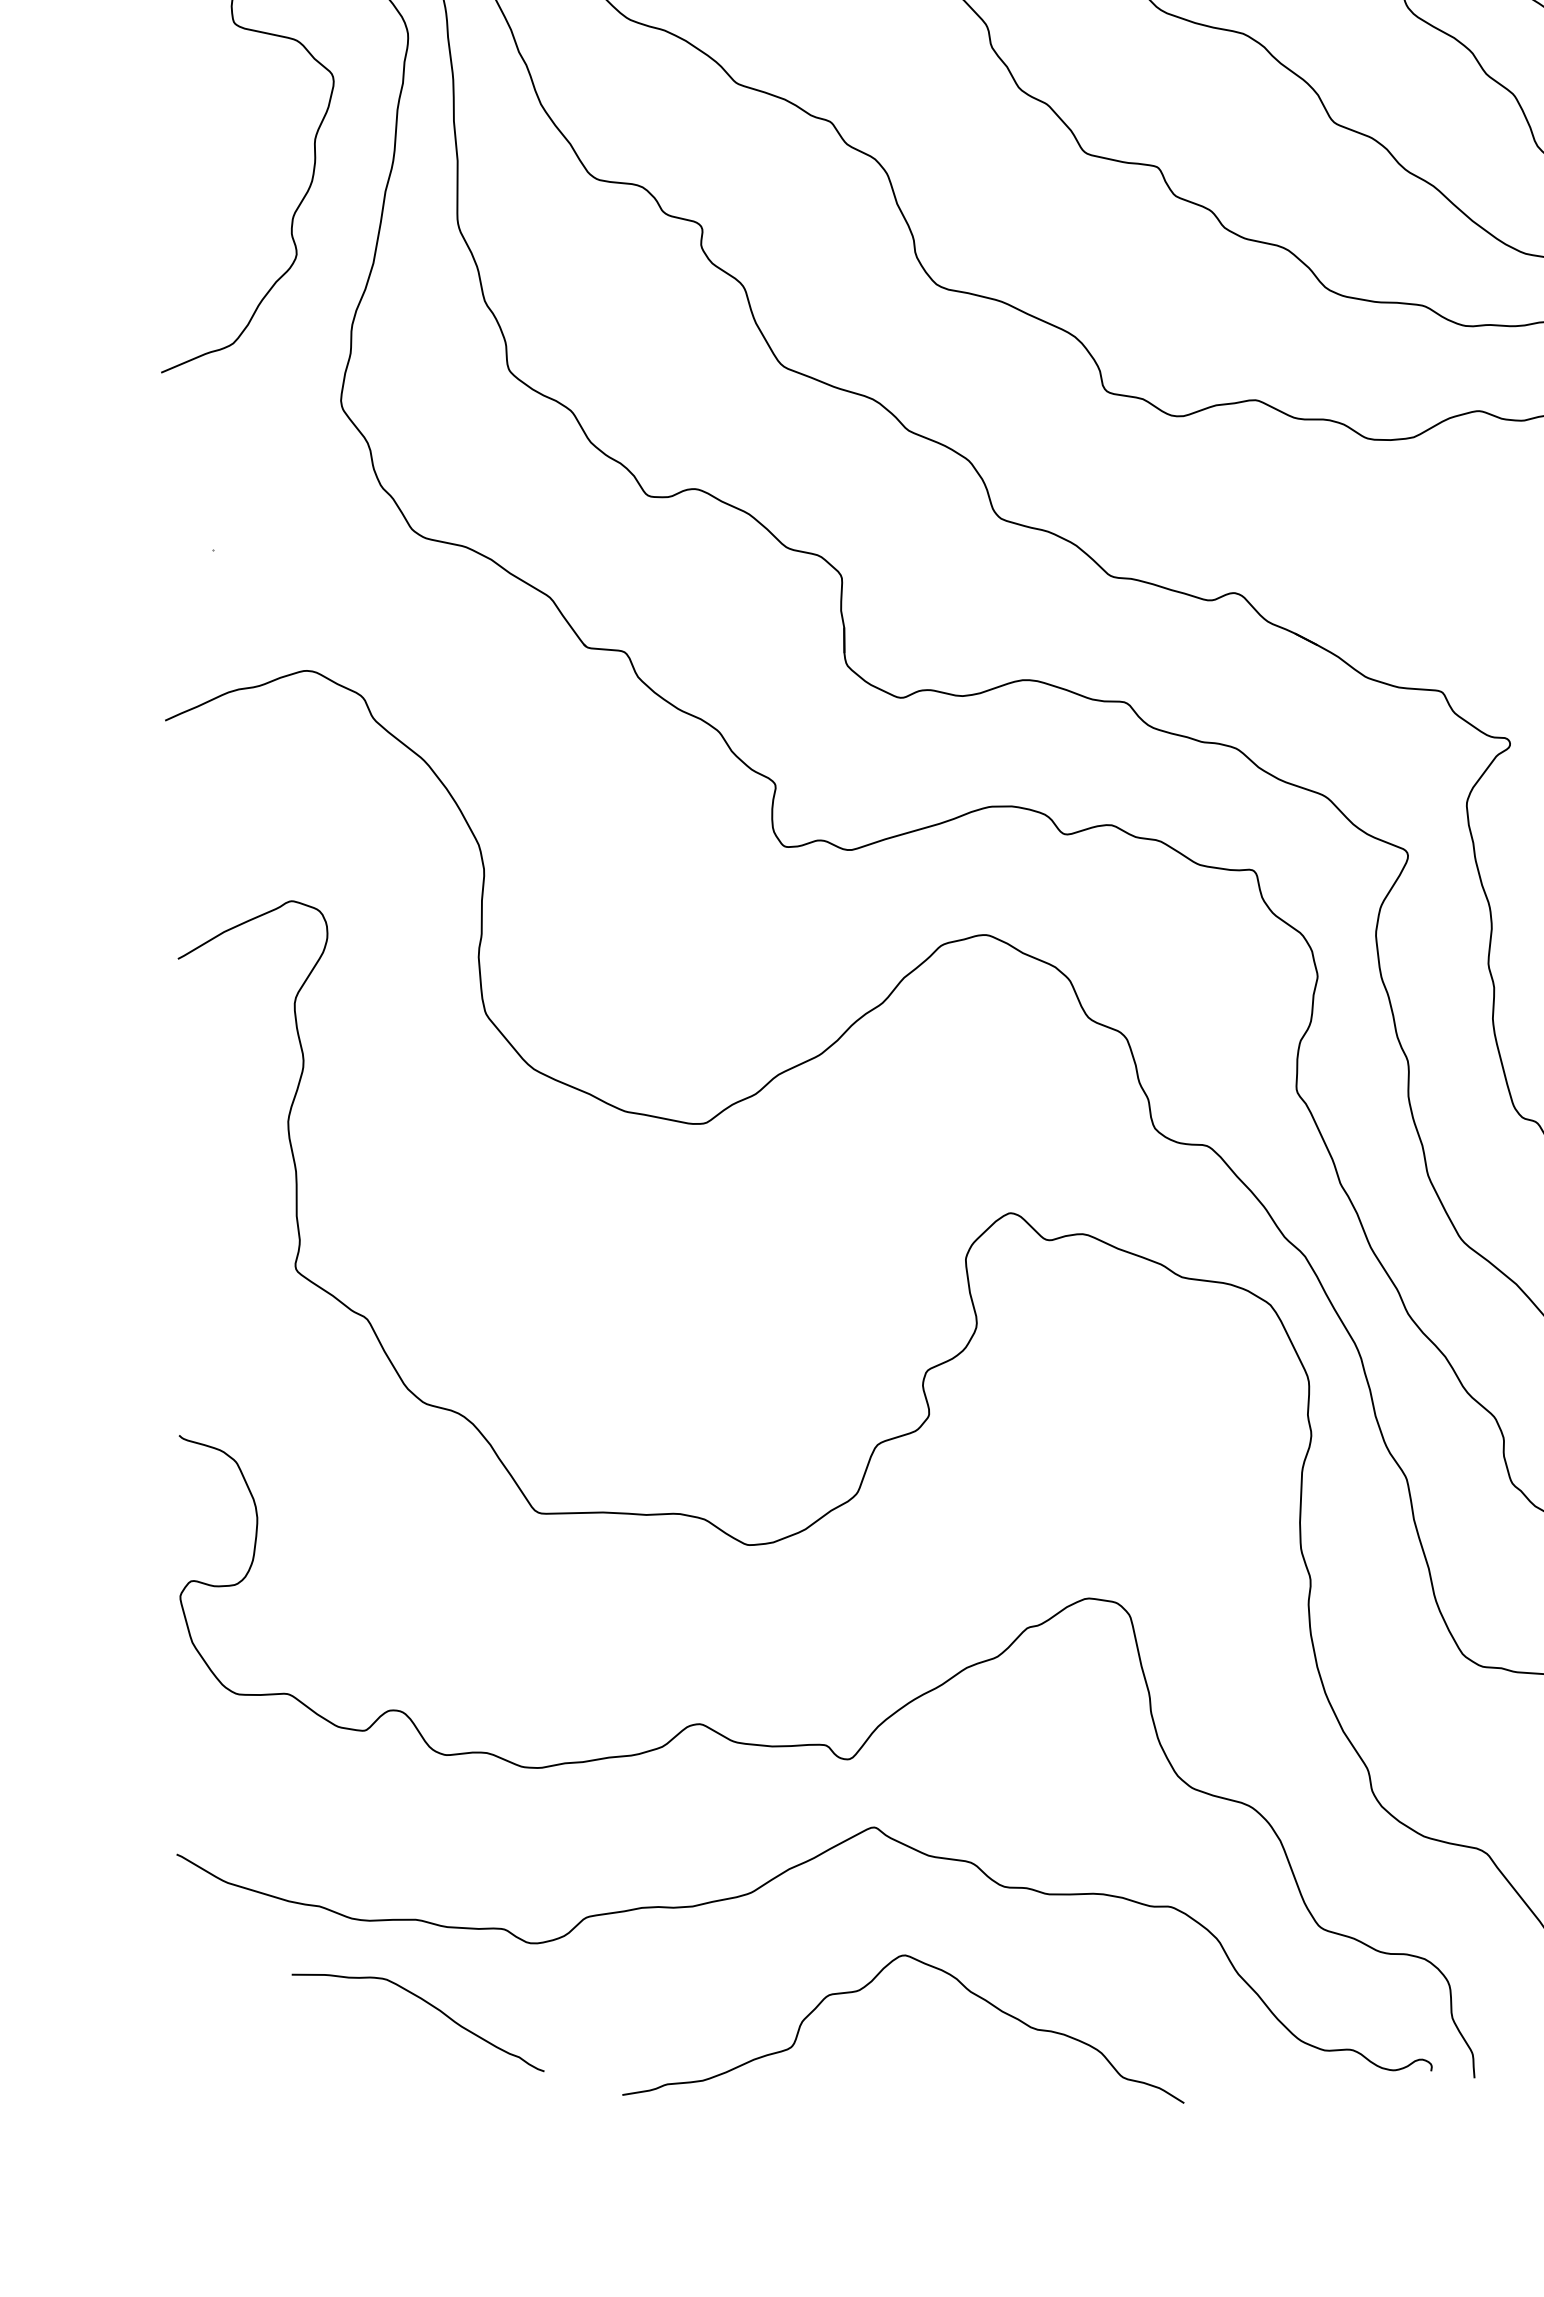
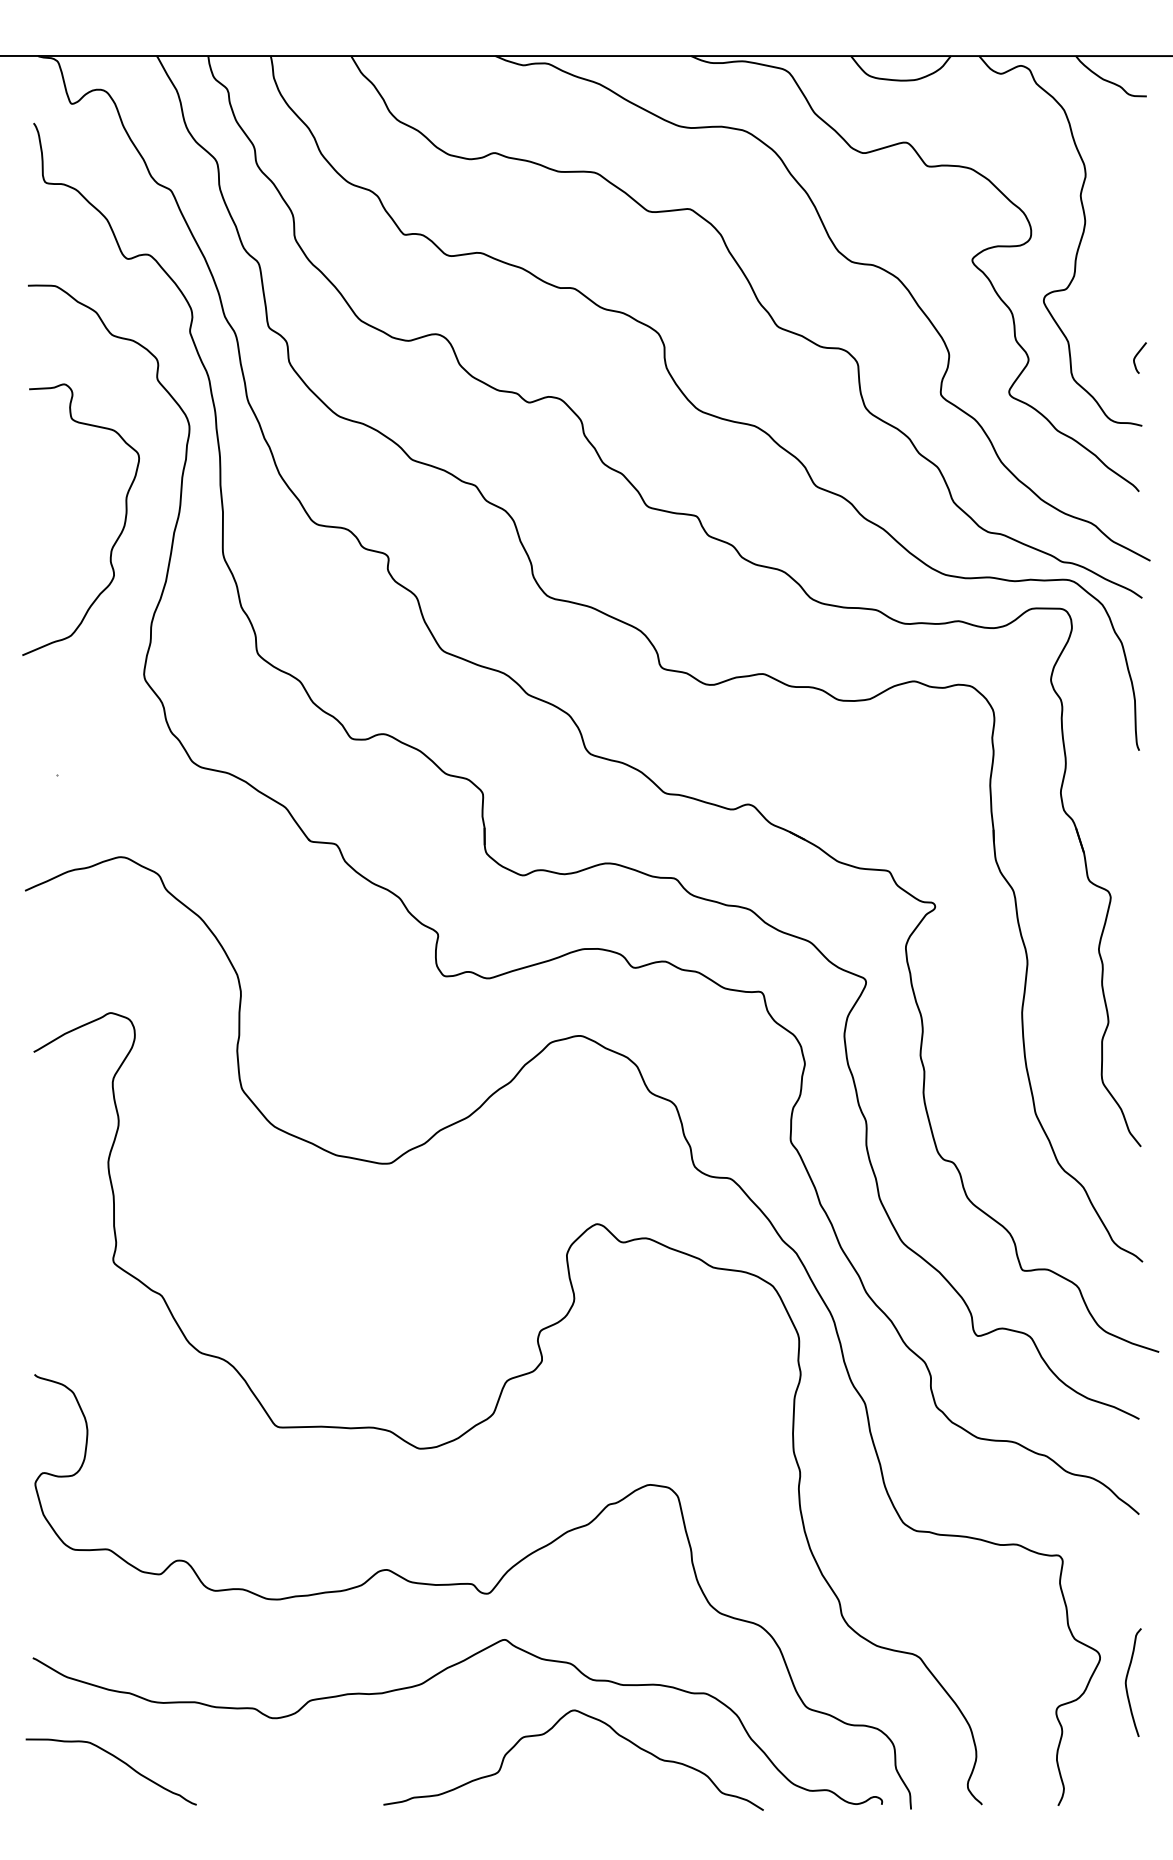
curve: (867, 1986) -> (549, 1731), moved
curve: (427, 2004) -> (117, 1759), moved

